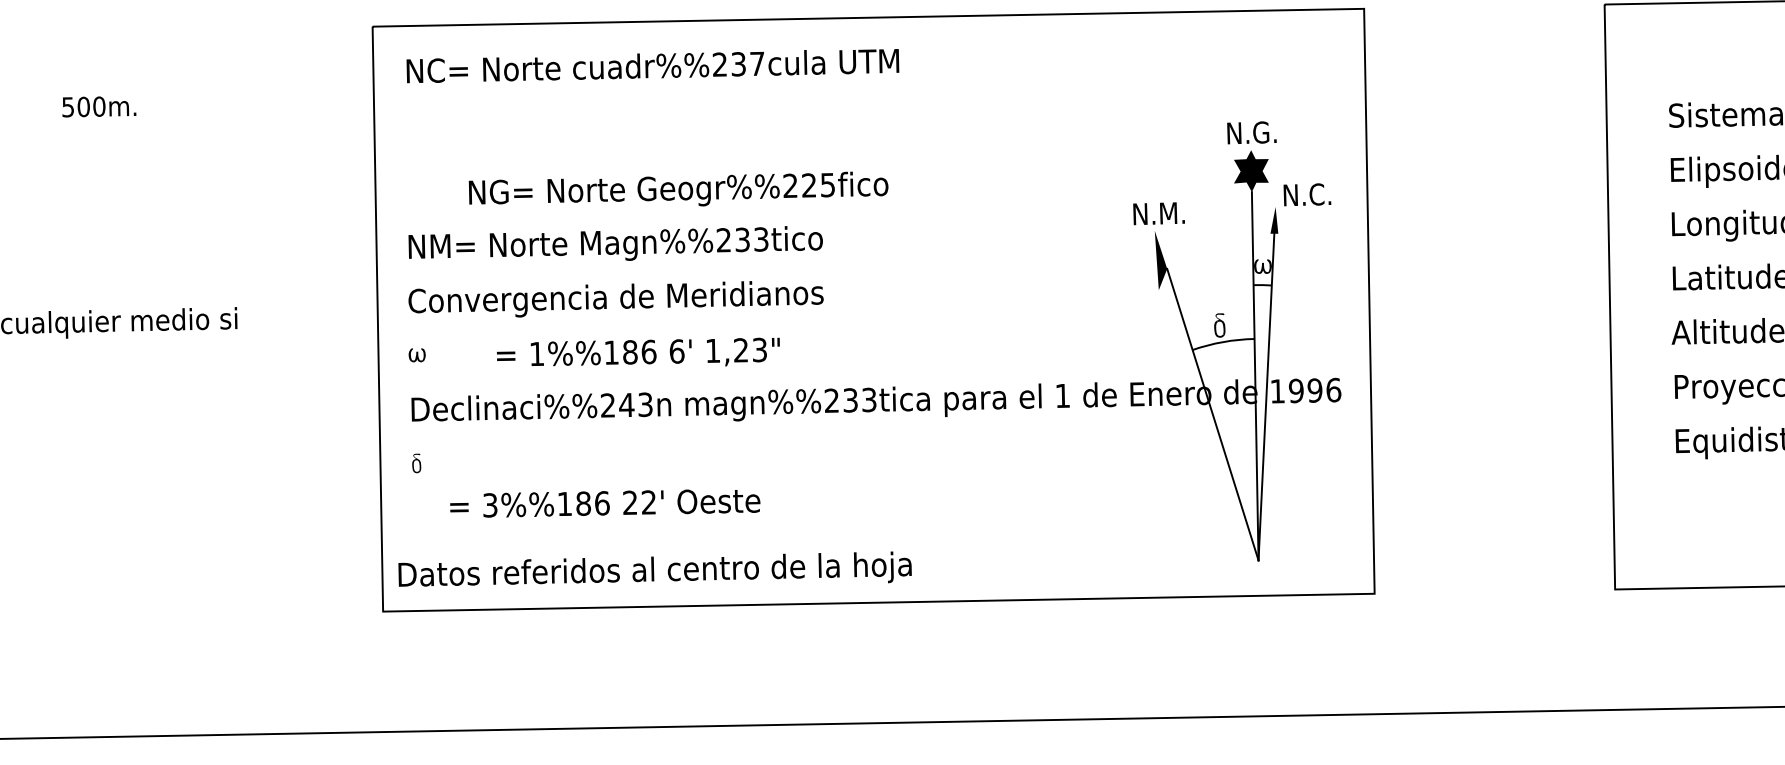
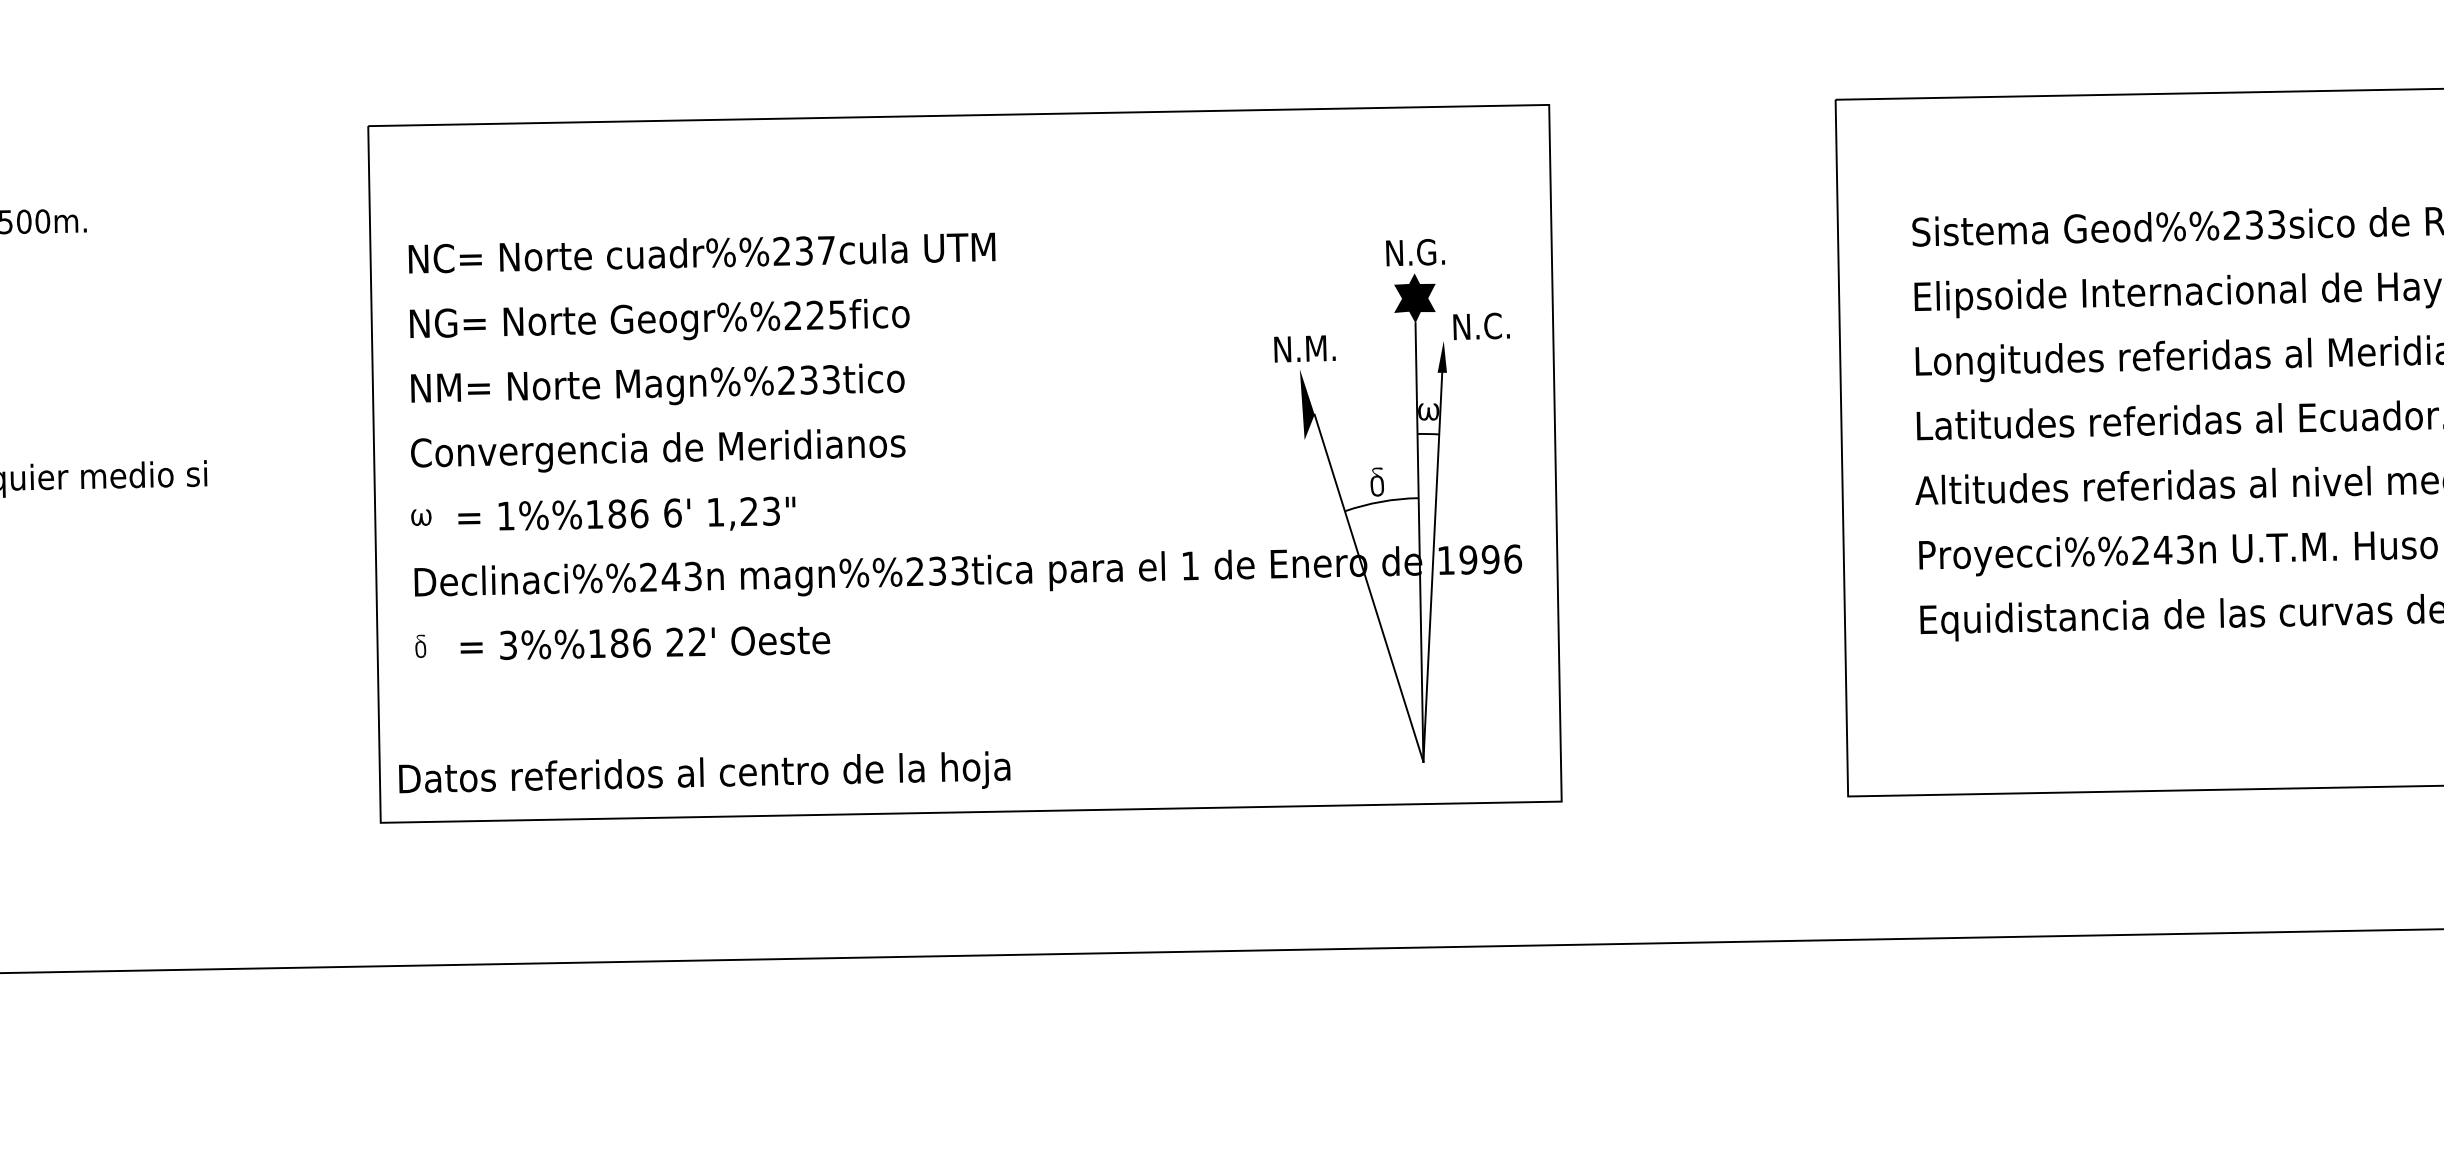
text: (652, 65) -> (701, 252), moved
text: (678, 189) -> (659, 319), moved
text: (638, 351) -> (626, 513), moved
text: (605, 503) -> (645, 642), moved

